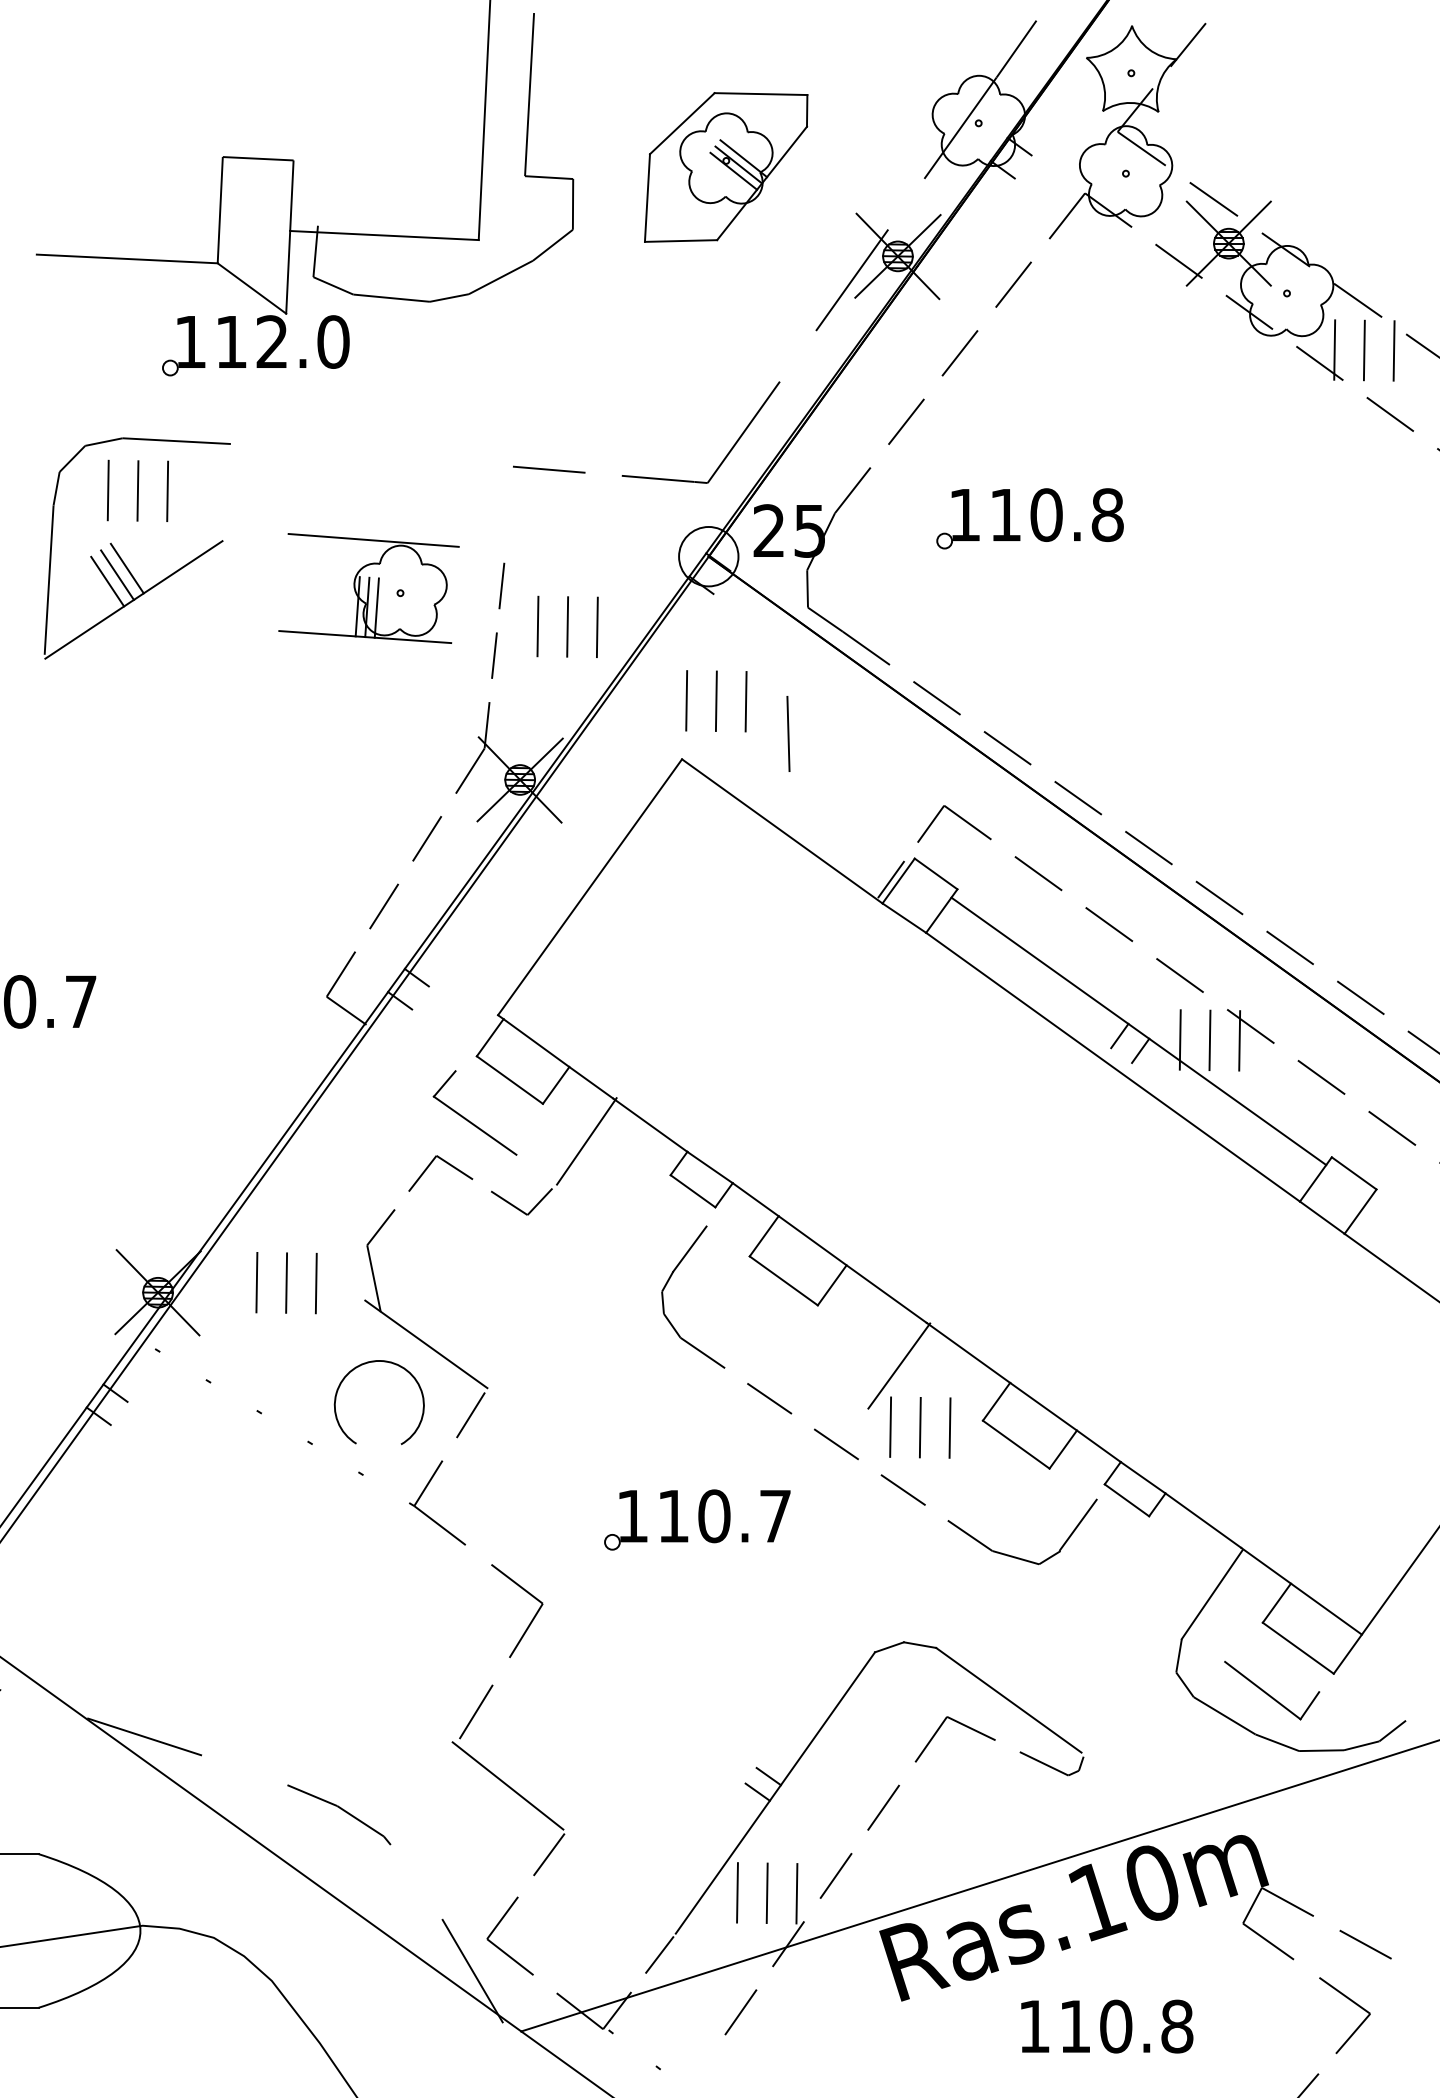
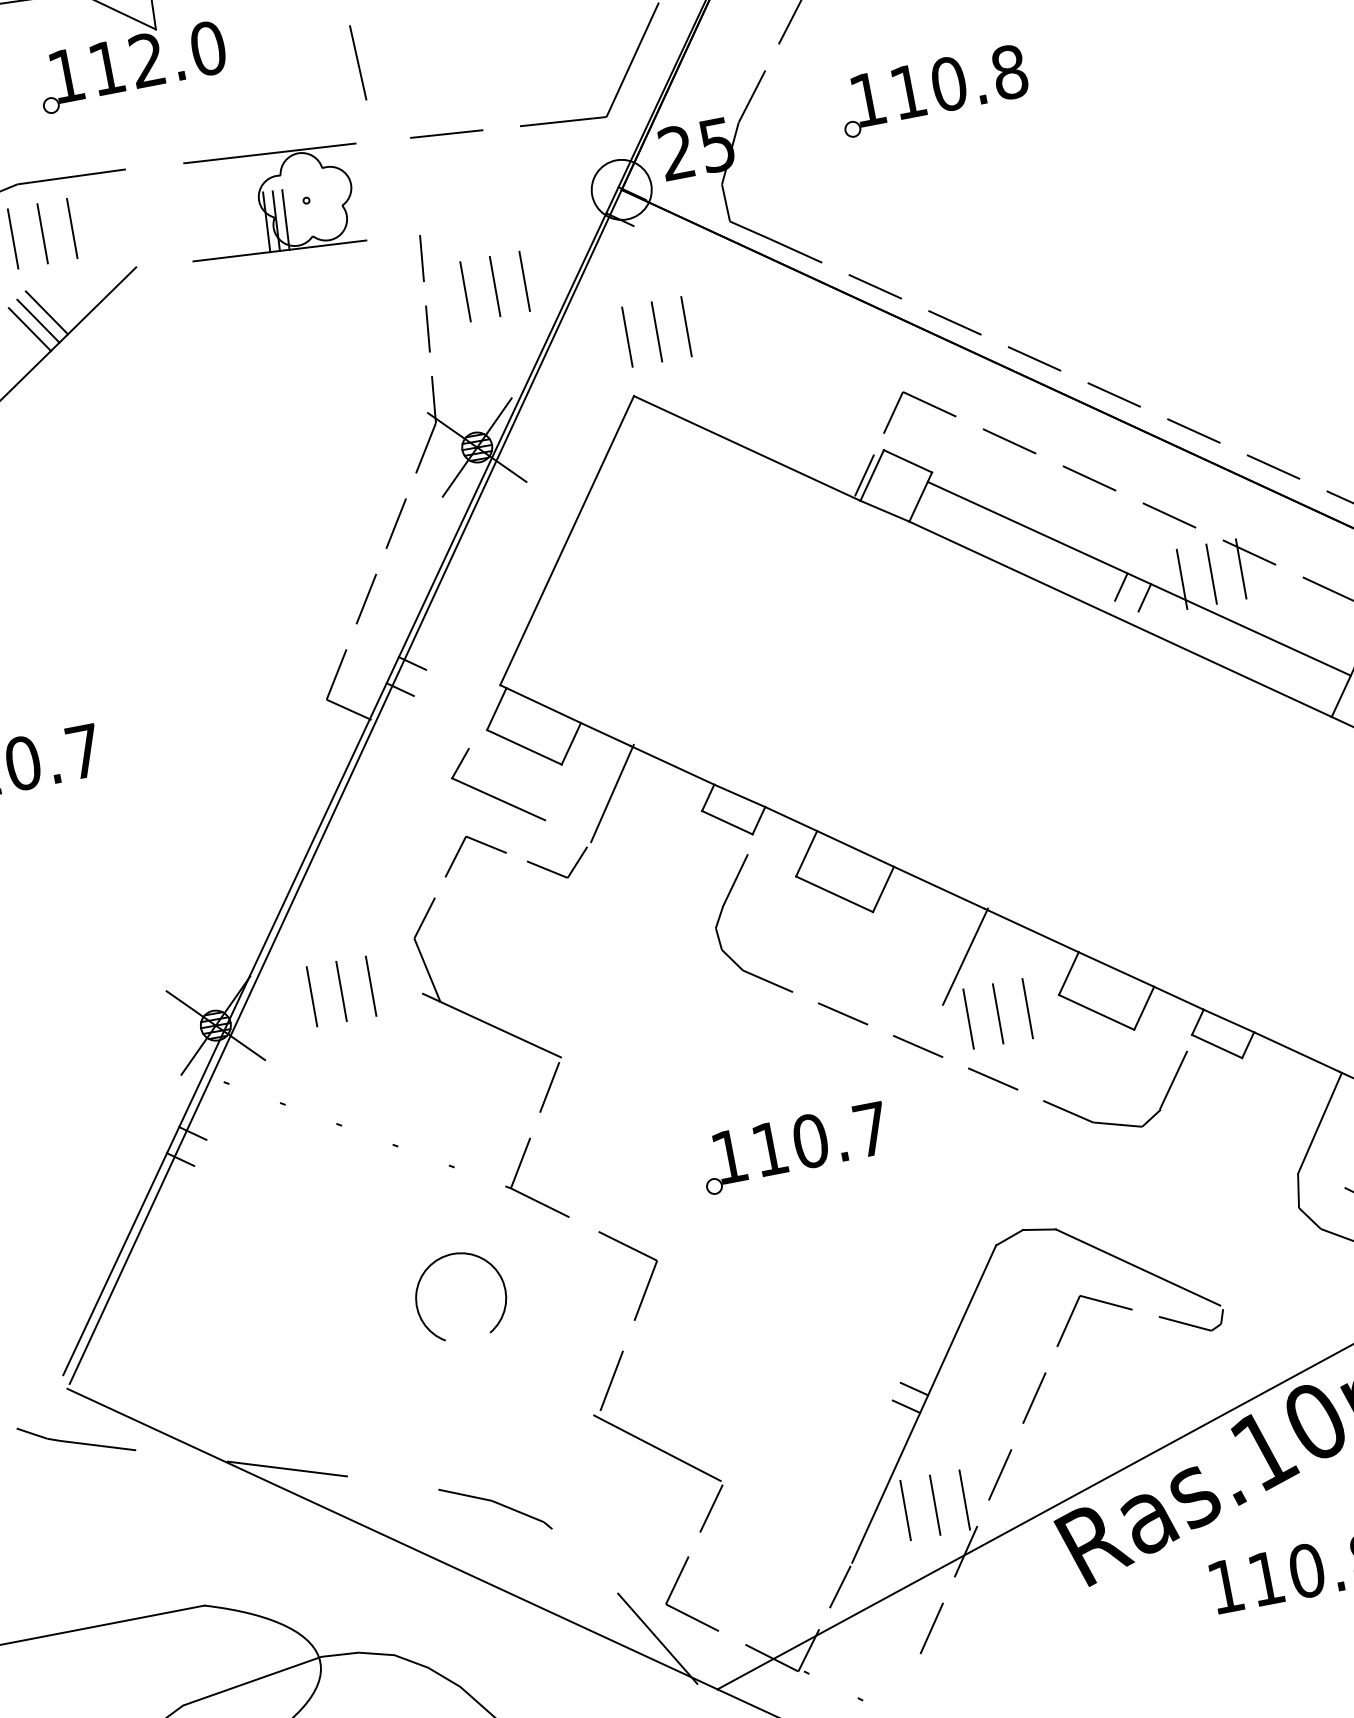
part: (368, 588) -> (273, 202), moved
line: (788, 733) -> (358, 62), moved
part: (375, 1362) -> (449, 1256), moved

